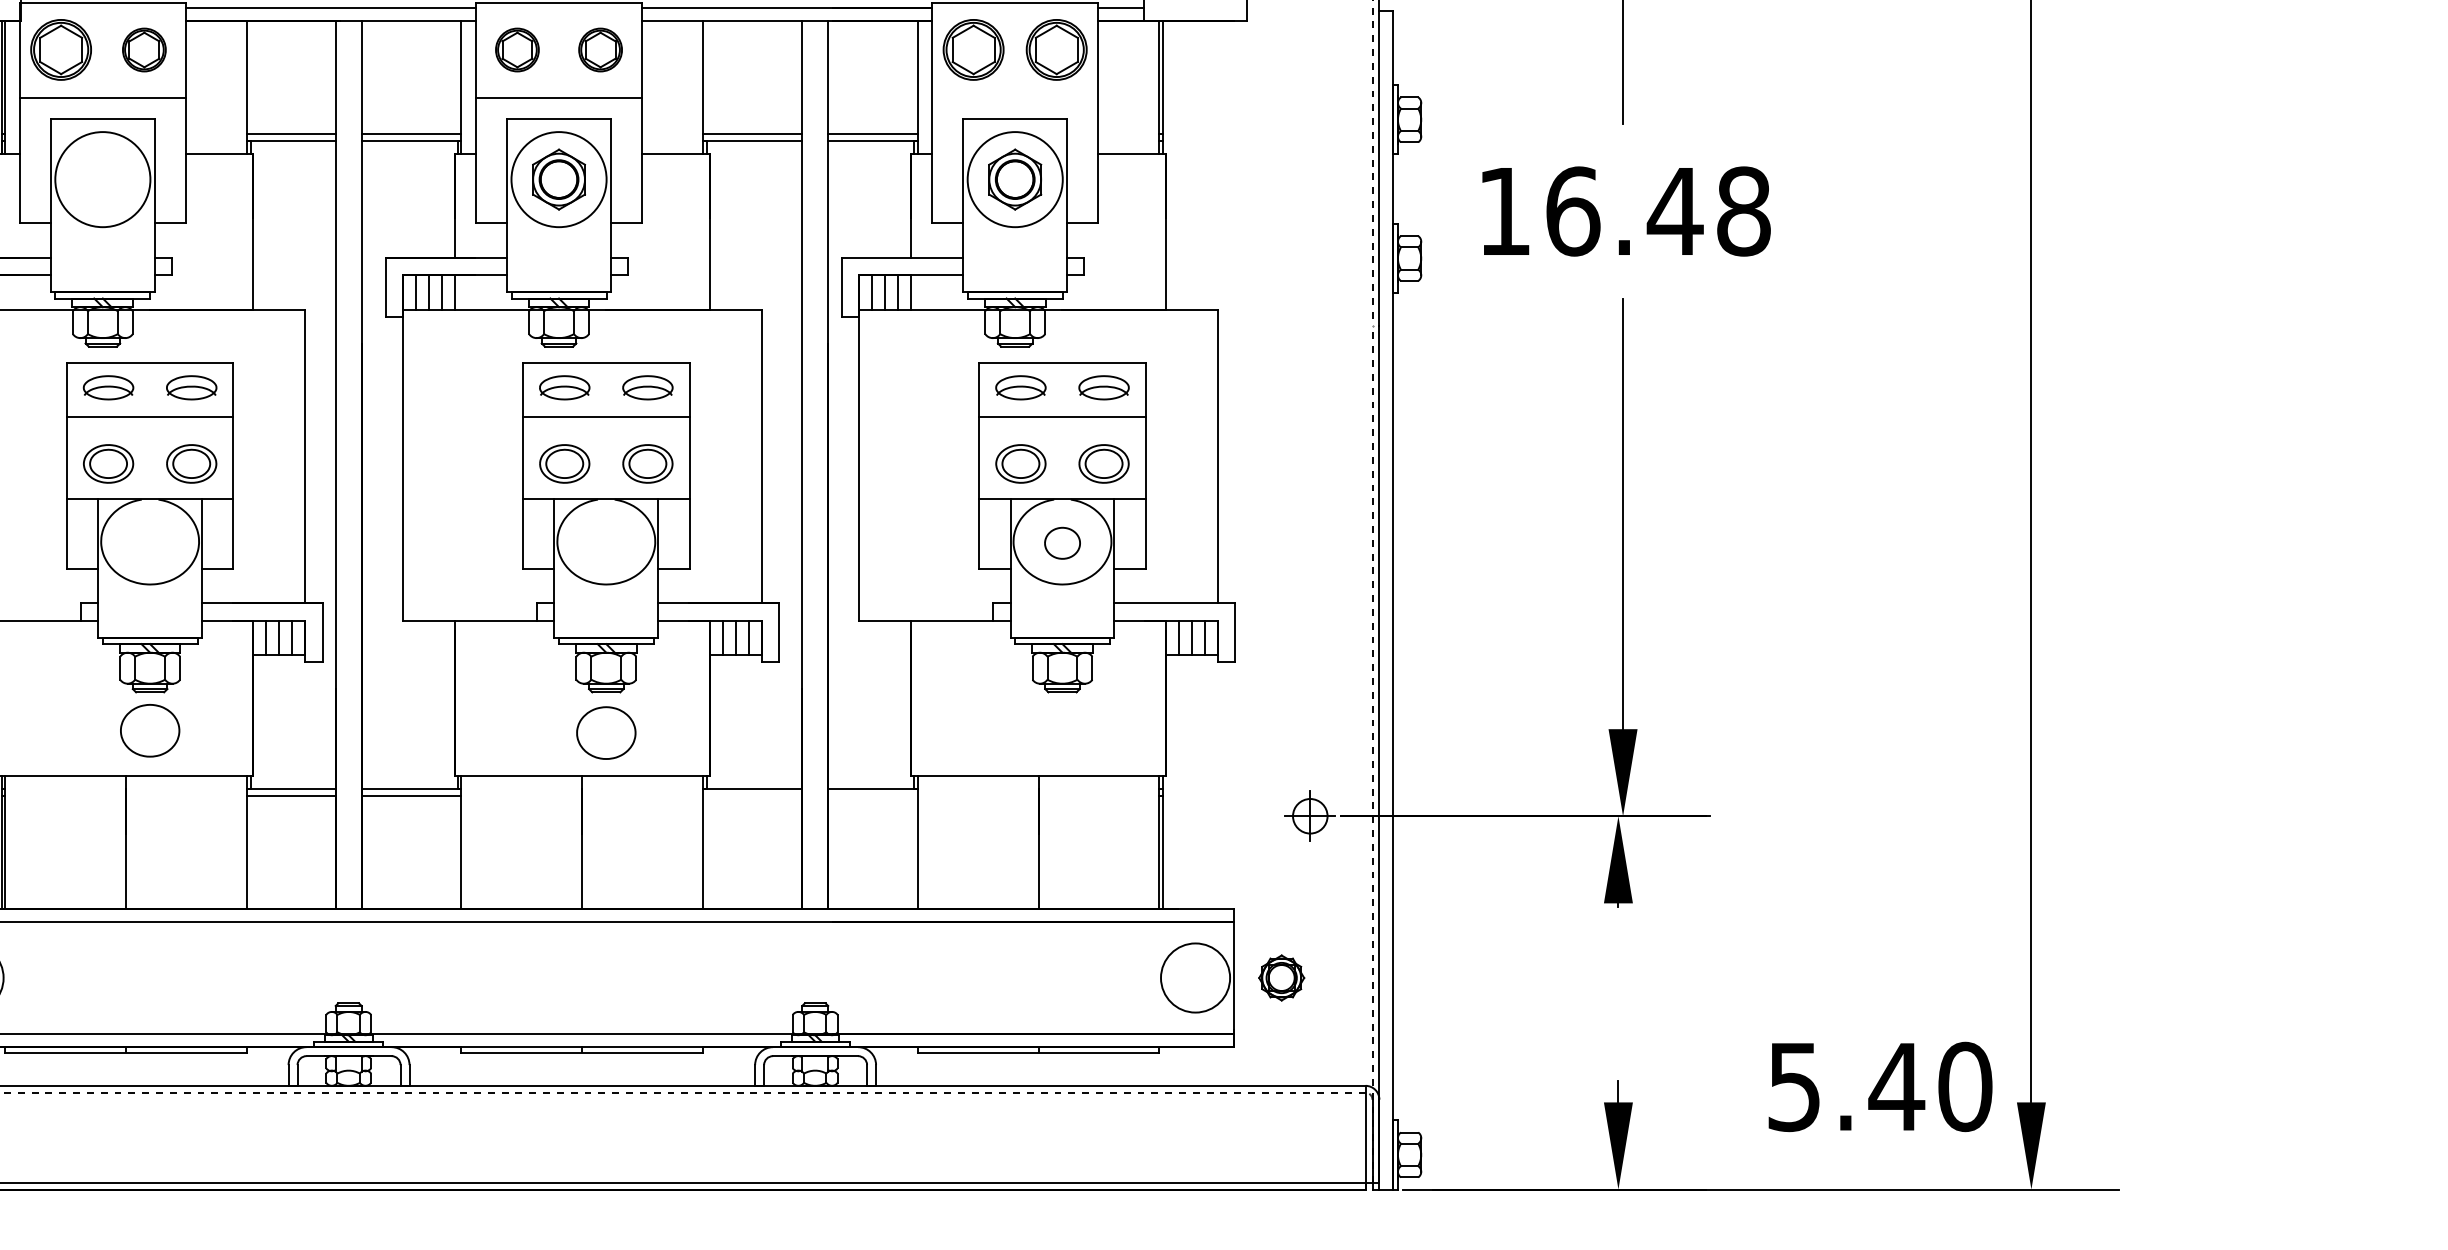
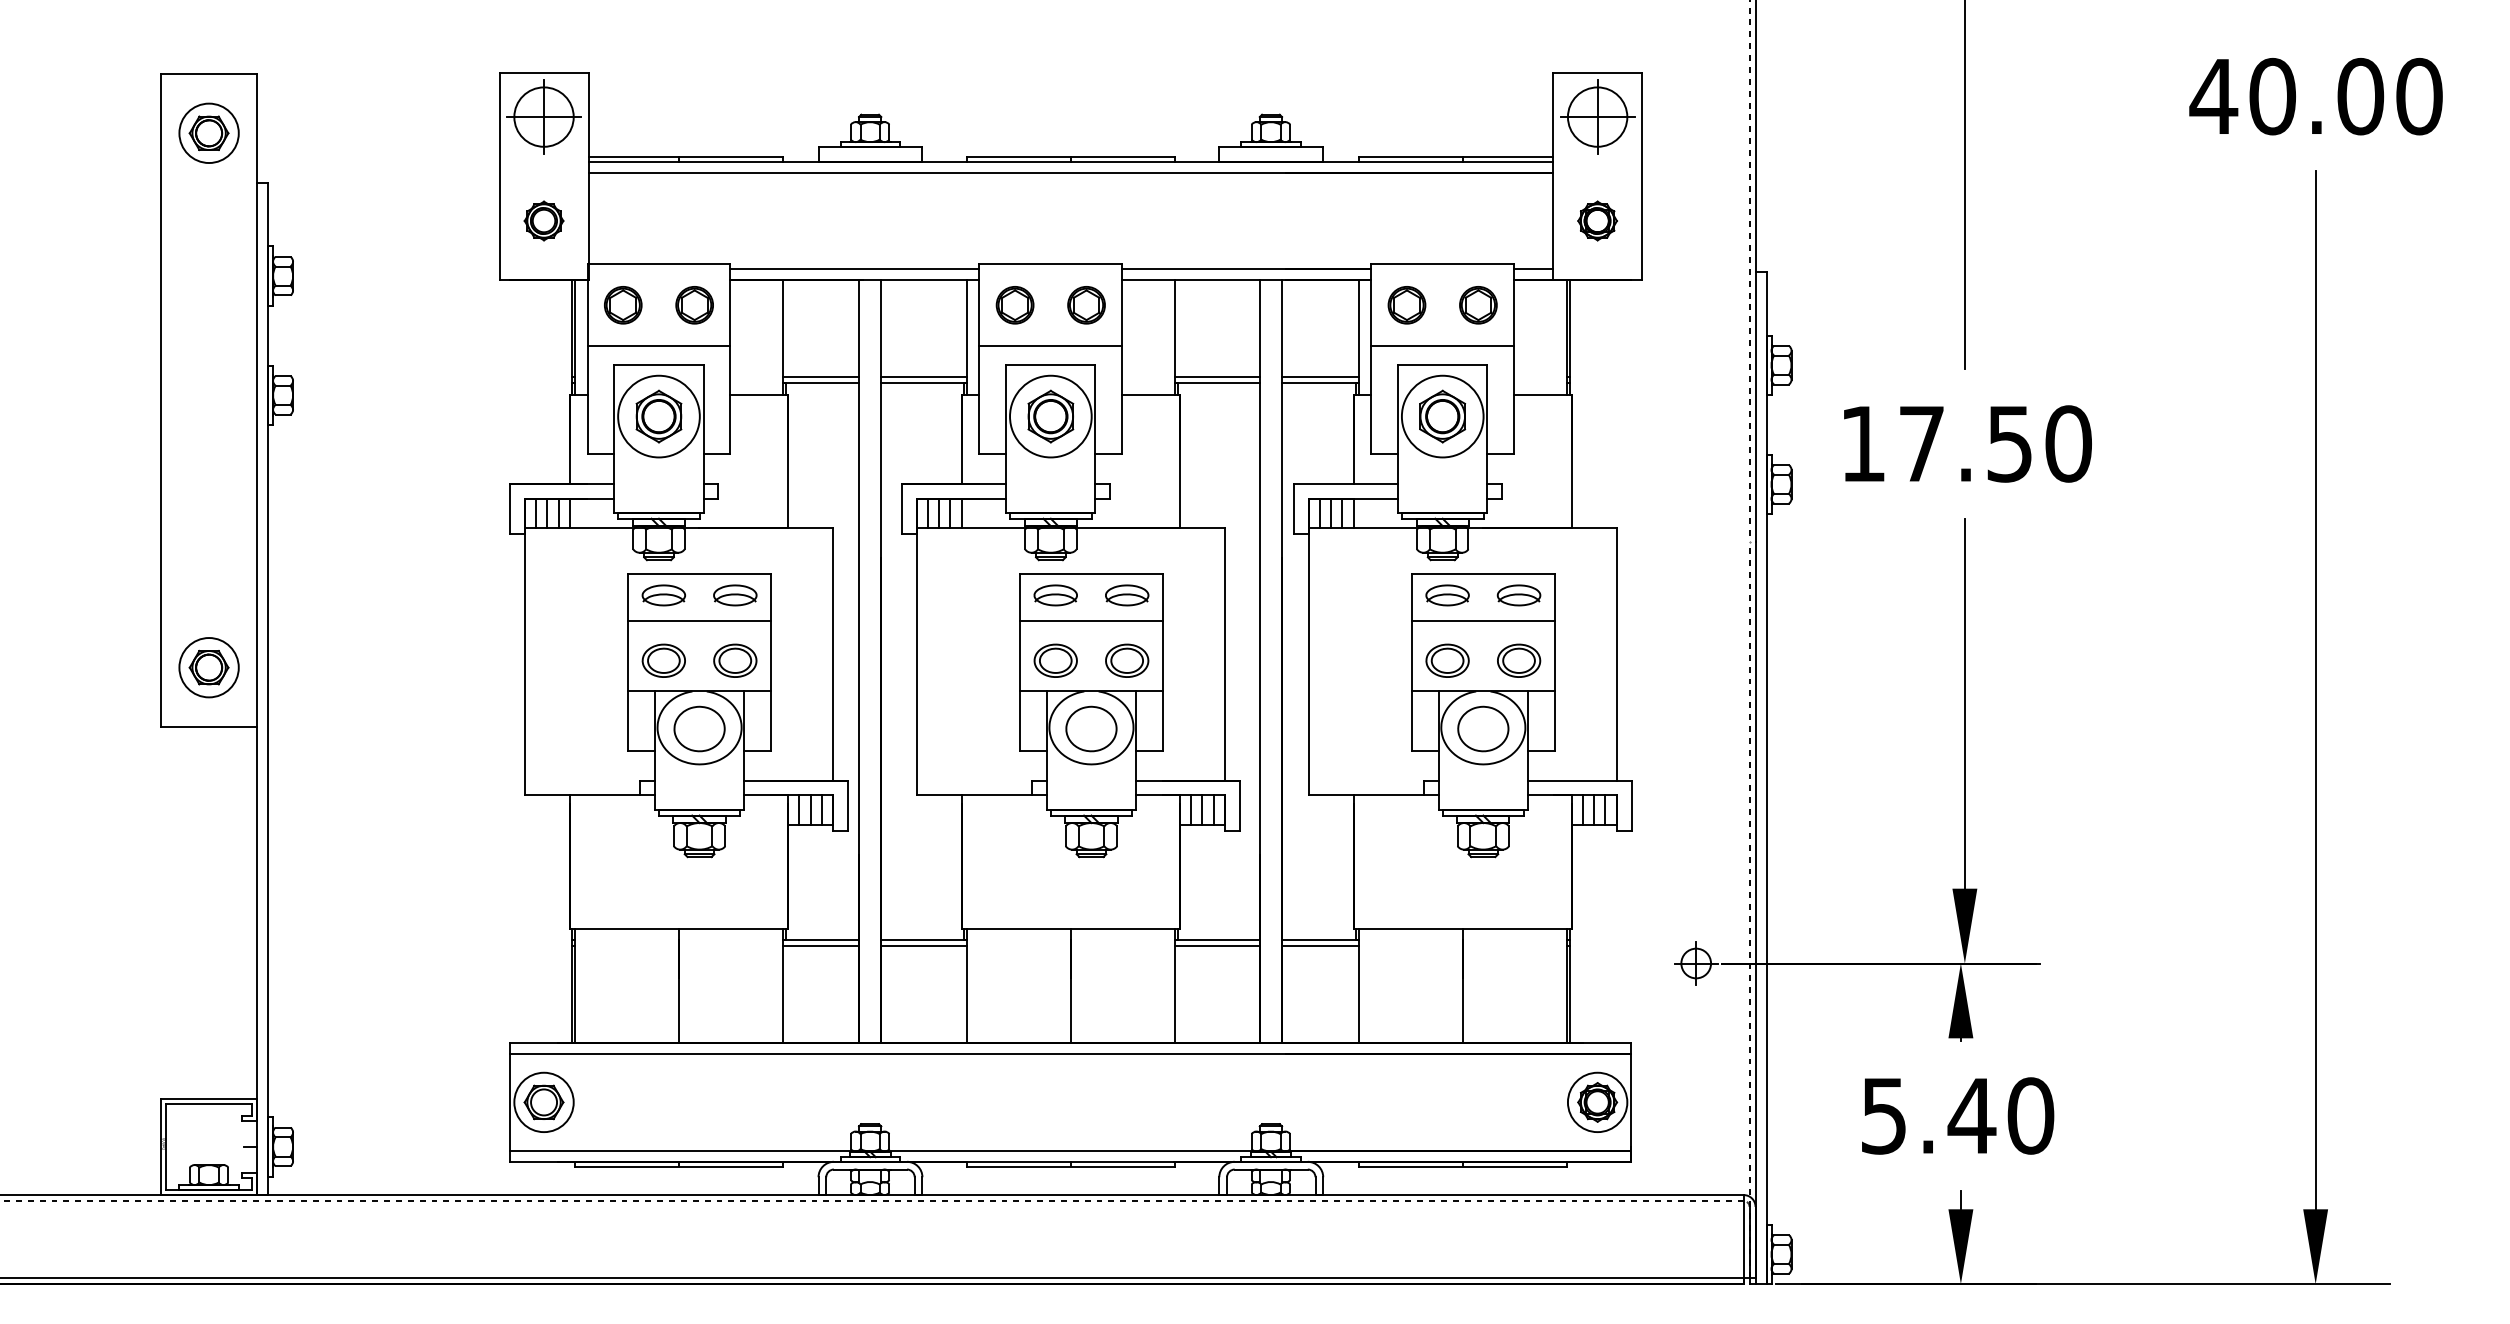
part: (61, 50) -> (623, 305), size x0.71
part: (973, 50) -> (1406, 305), size x0.71
part: (1056, 50) -> (1478, 305), size x0.71
line: (1014, 98) -> (1442, 346), added
part: (102, 179) -> (658, 416), added
text: (1658, 210) -> (1995, 443), 16.48 -> 17.50
part: (1062, 542) -> (1483, 728), size x1.67
part: (150, 730) -> (699, 728), moved
part: (606, 732) -> (1091, 728), moved
line: (751, 796) -> (1216, 946), added
line: (872, 796) -> (1320, 946), added
part: (1281, 978) -> (1597, 1102), moved
text: (1881, 1086) -> (1958, 1115), moved

